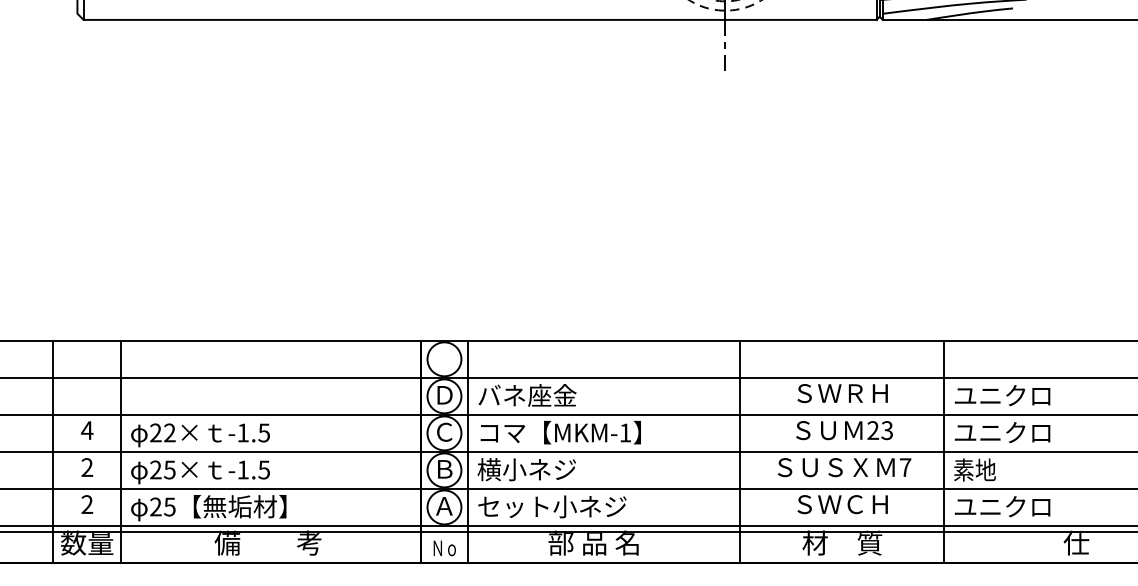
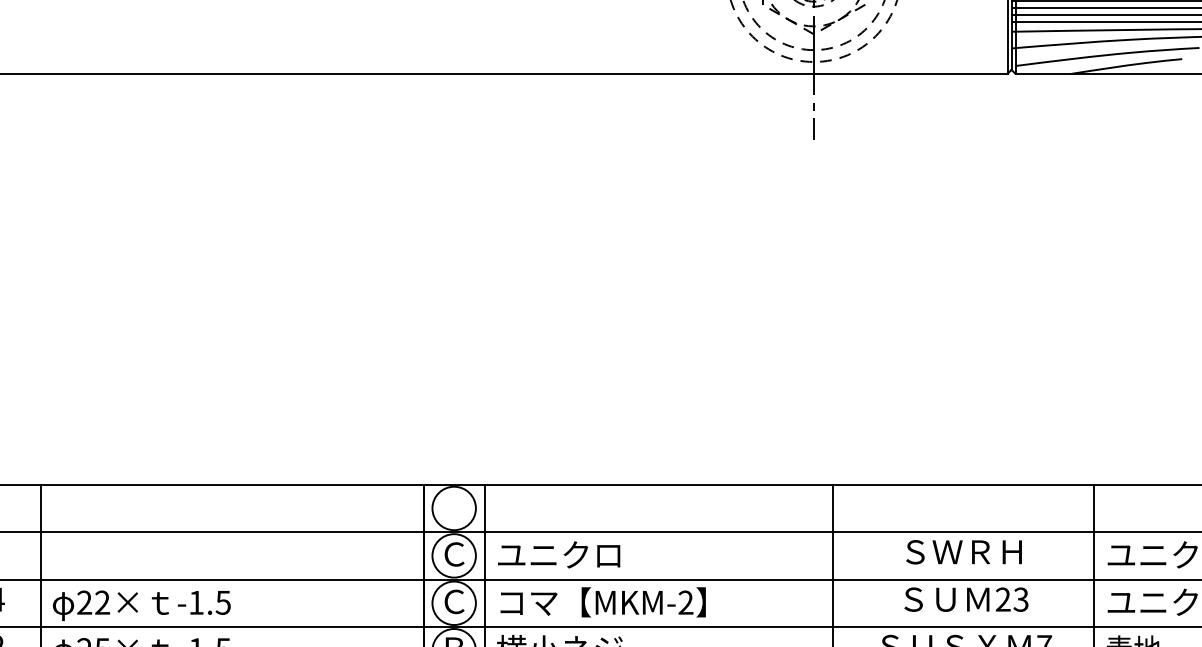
text: (444, 394) -> (454, 553), Ｄ -> Ｃ
text: (527, 395) -> (560, 554), バネ座金 -> ユニクロ
text: (625, 432) -> (685, 602), MKM-1 -> MKM-2

